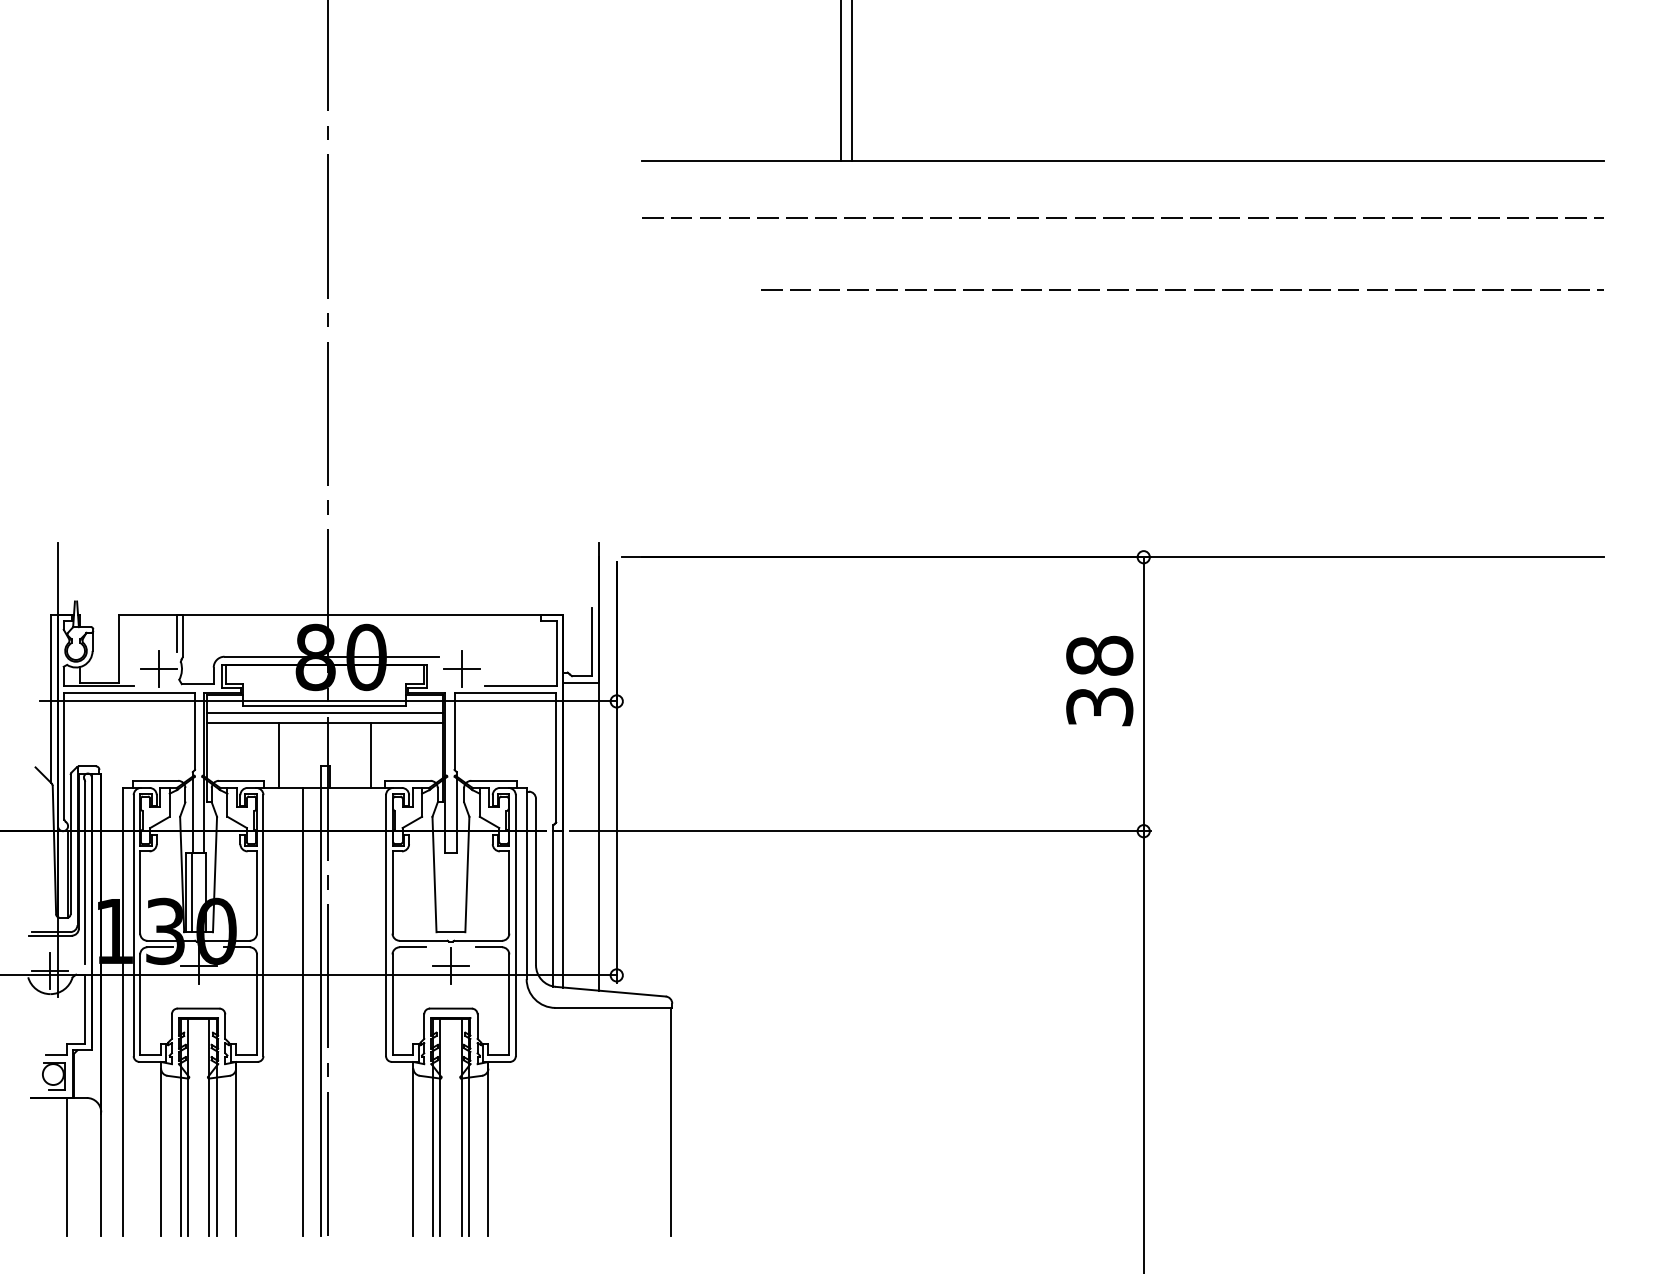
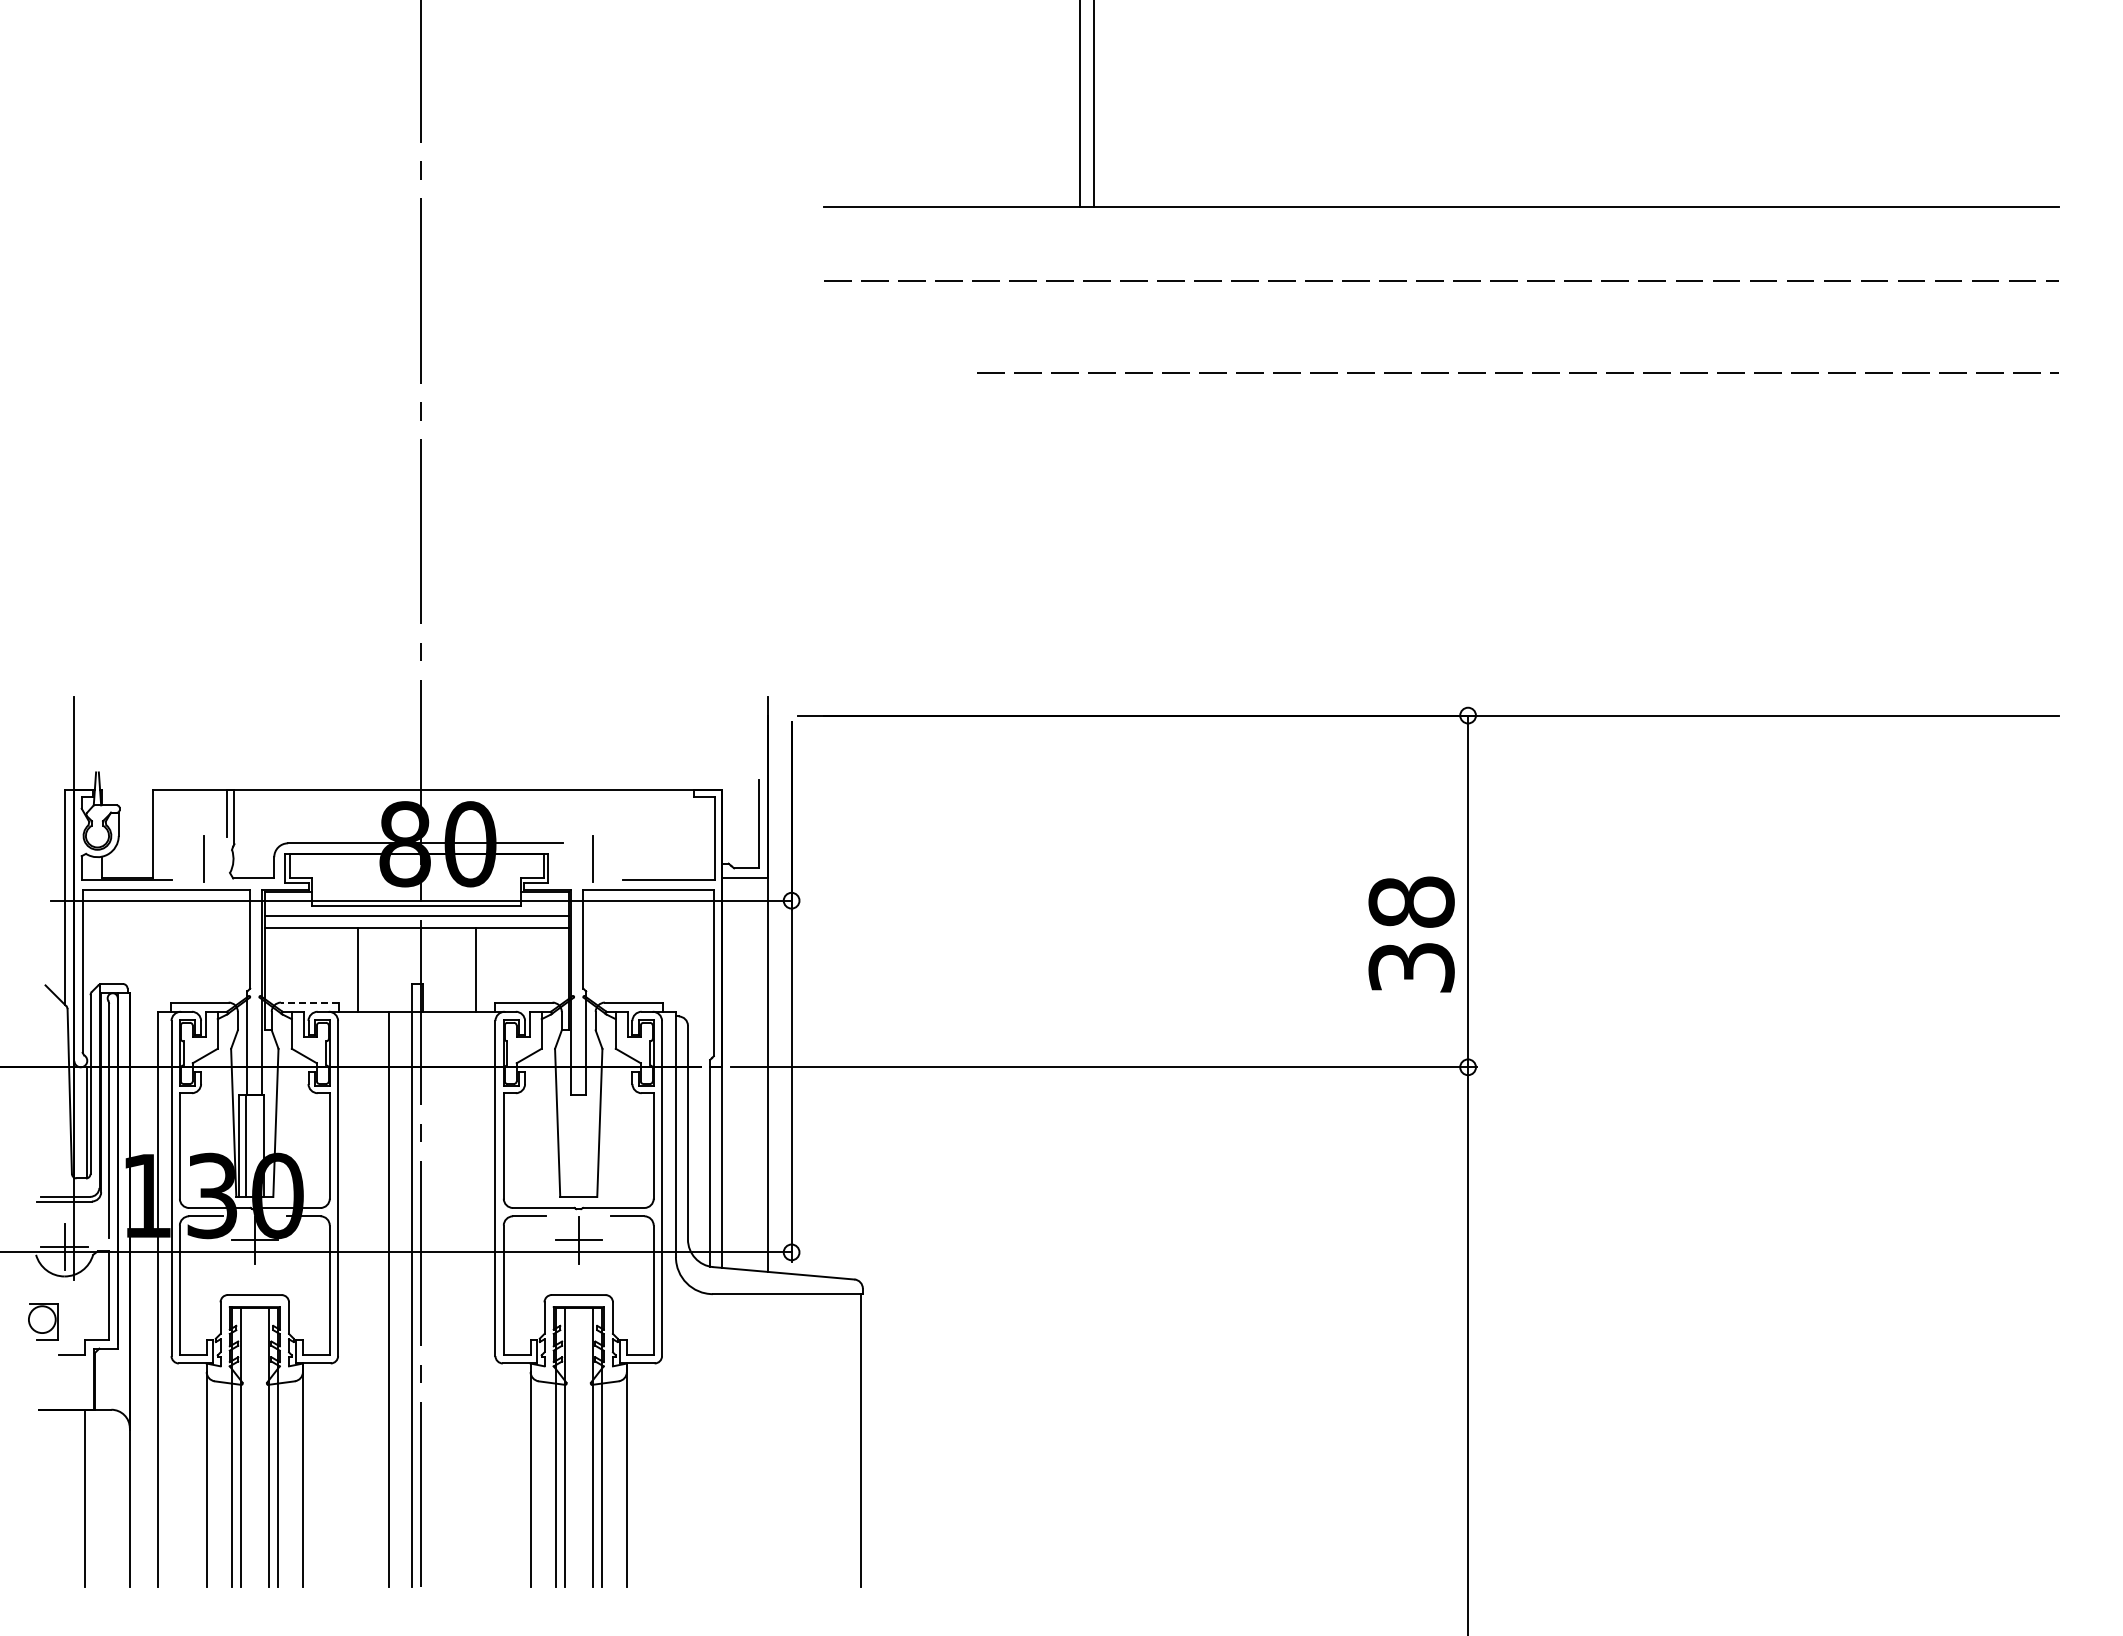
line: (158, 669) -> (203, 859), removed
line: (461, 669) -> (592, 859), removed
text: (1099, 681) -> (1411, 934), moved
line: (241, 780) -> (309, 1002), solid -> dashed
part: (54, 1075) -> (43, 1321), moved

